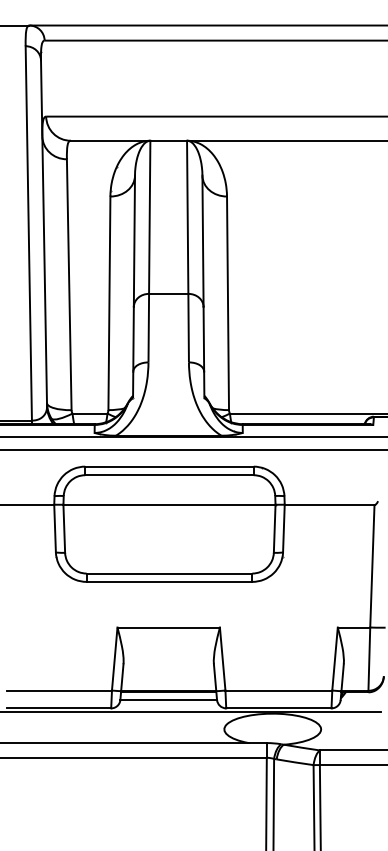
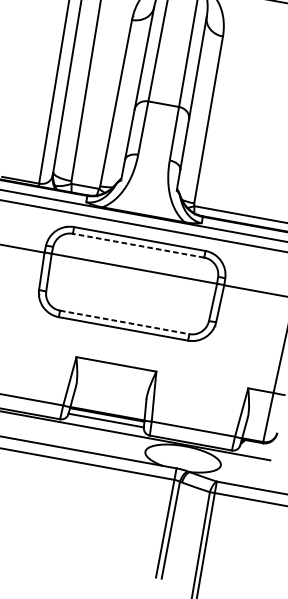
line: (168, 475) -> (137, 245), solid -> dashed
line: (169, 573) -> (124, 322), solid -> dashed

